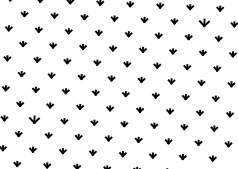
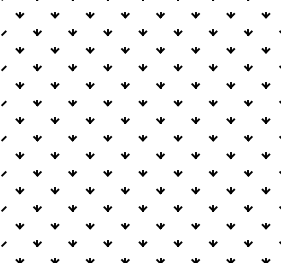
part: (204, 22) -> (248, 32), size x0.62
part: (33, 119) -> (54, 155), size x0.62

